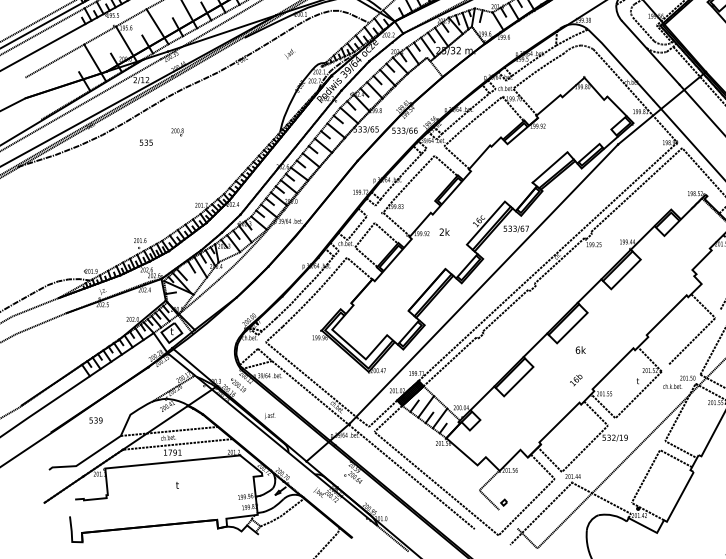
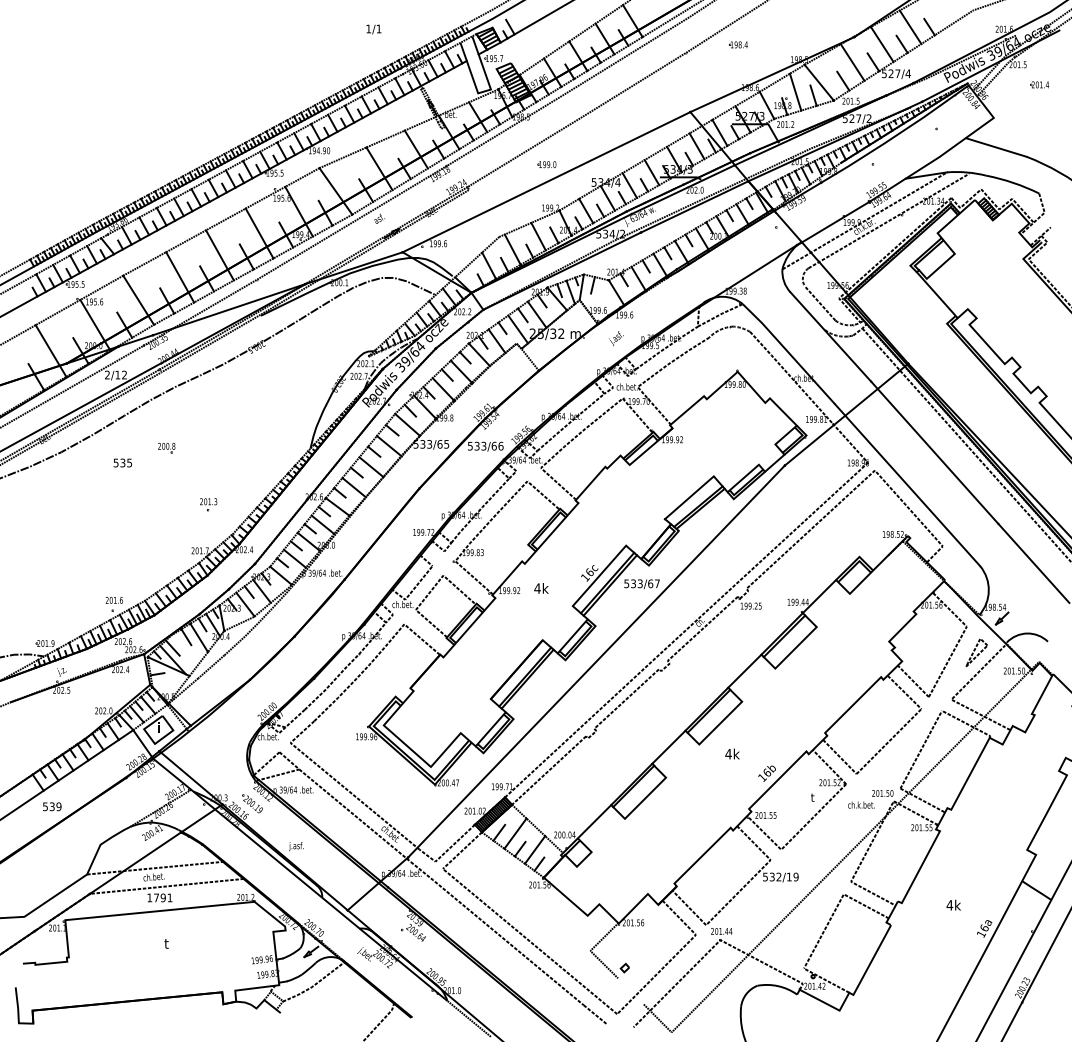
text: (290, 54) -> (616, 338), moved
part: (207, 172) -> (208, 504), added
text: (441, 232) -> (537, 588), 2k -> 4k
line: (709, 298) -> (912, 681), added
text: (171, 331) -> (158, 727), t -> i
text: (577, 350) -> (728, 754), 6k -> 4k
line: (657, 351) -> (839, 756), added
text: (575, 380) -> (766, 773), moved
text: (96, 420) -> (52, 806), moved
line: (482, 535) -> (594, 1014), added

